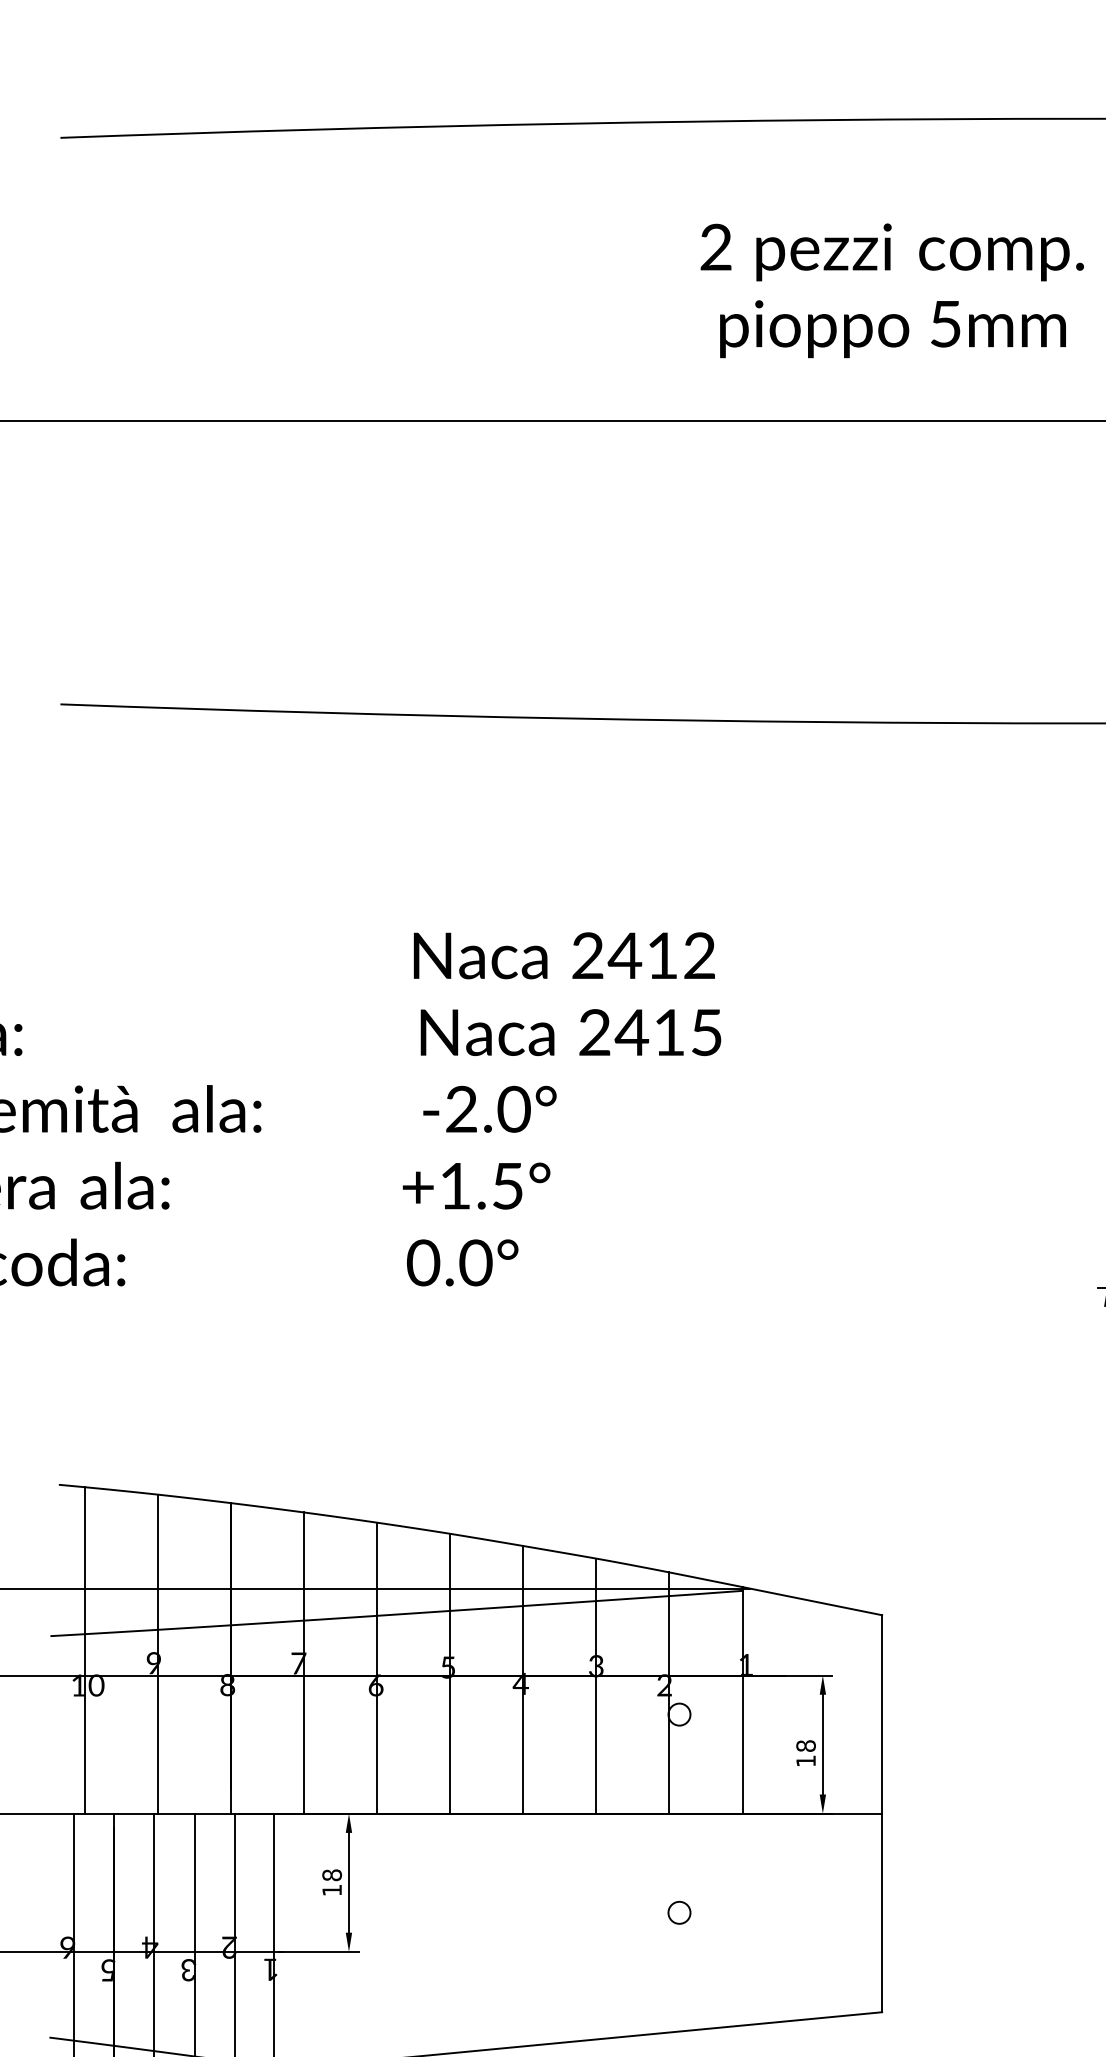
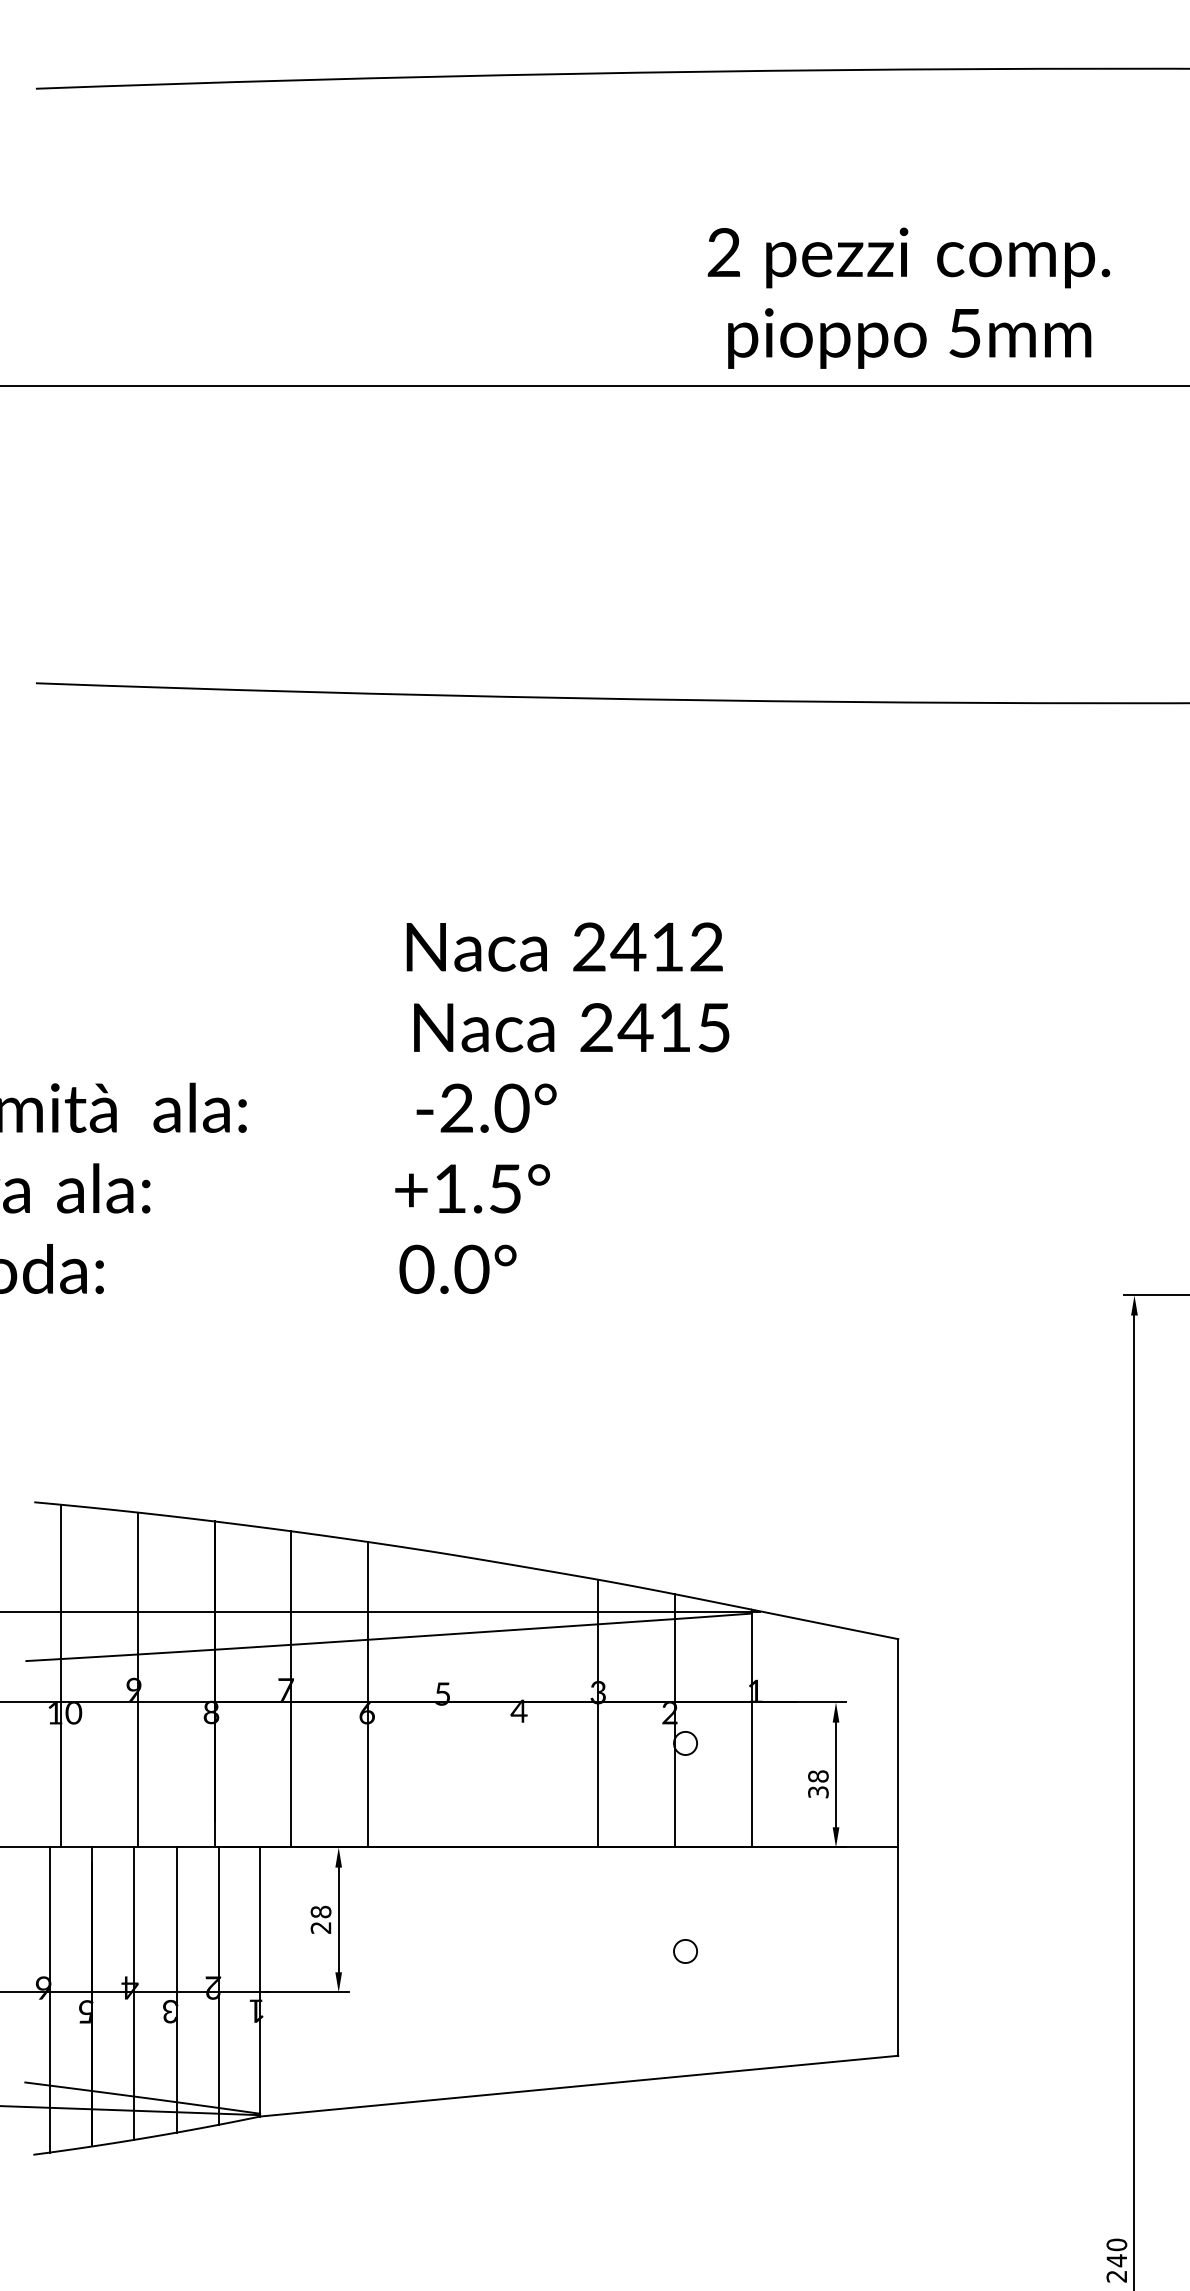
text: (891, 290) -> (908, 297), moved
line: (449, 1673) -> (444, 1700), removed
line: (523, 1679) -> (521, 1706), removed
text: (806, 1761) -> (818, 1792), 18 -> 38
text: (331, 1889) -> (320, 1927), 18 -> 28

